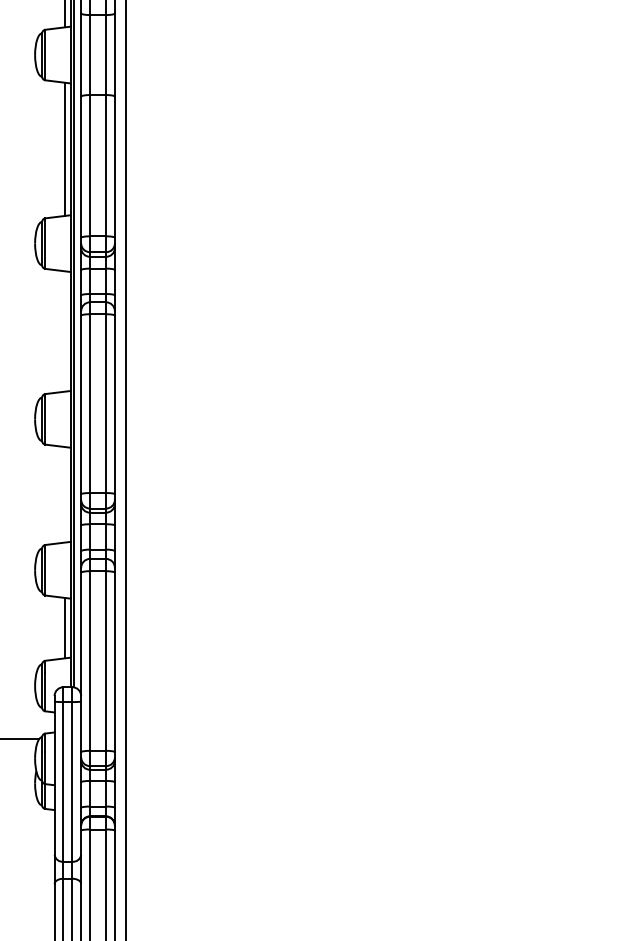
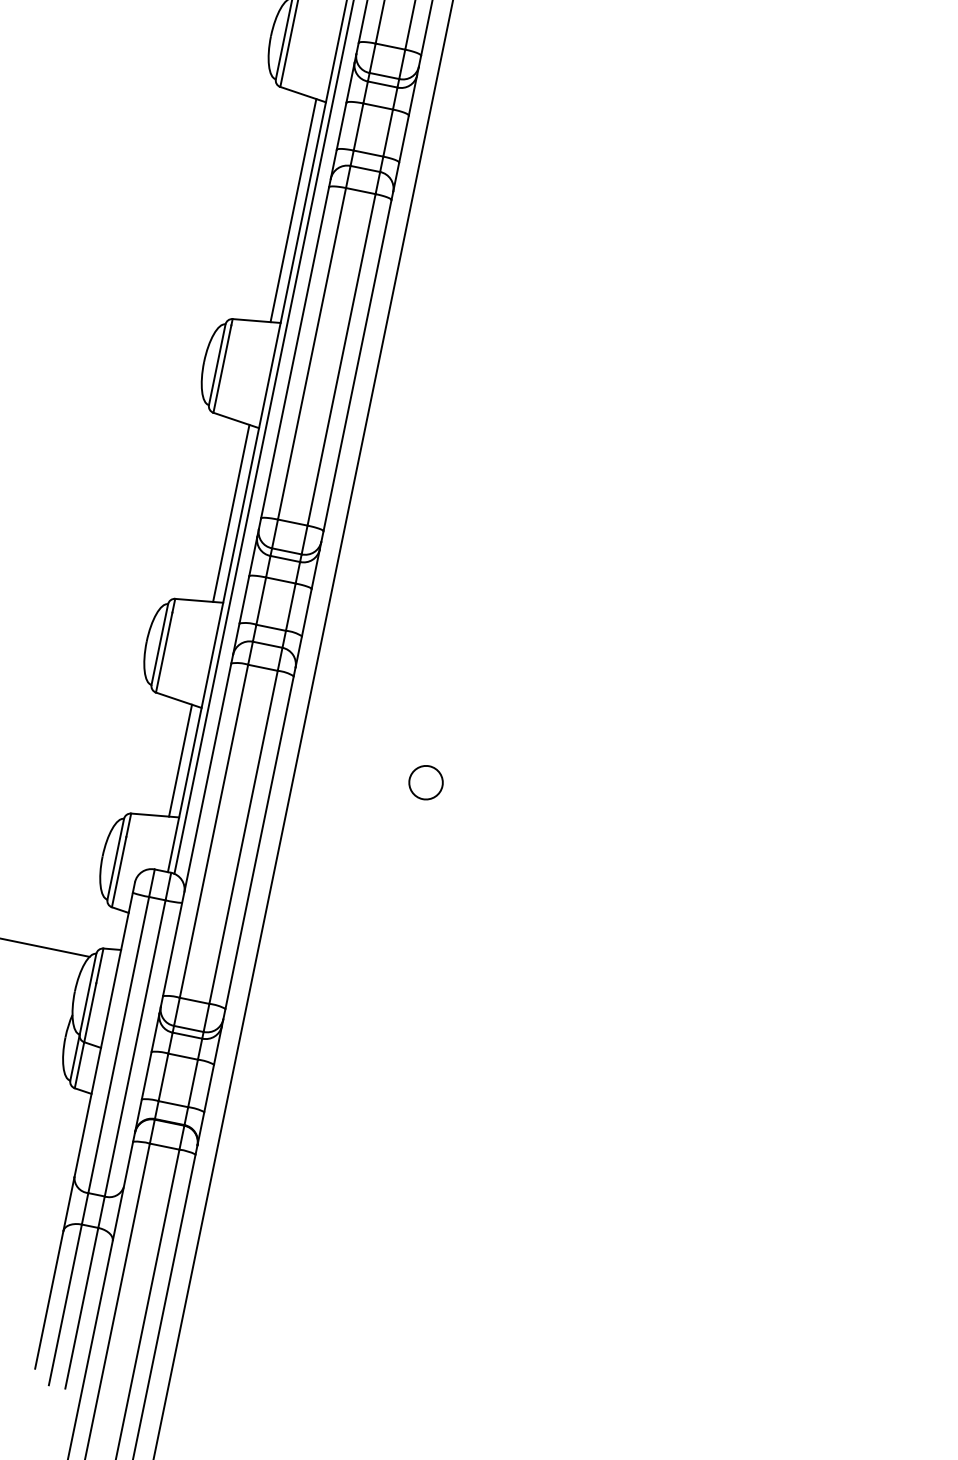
line: (65, 331) -> (293, 210), added
line: (65, 494) -> (231, 512), added
circle: (194, 613) -> (425, 782), added

